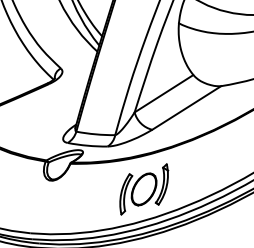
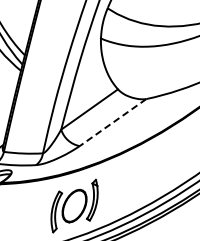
line: (186, 107) -> (112, 122), solid -> dashed

